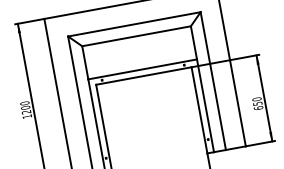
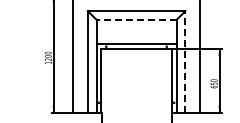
line: (136, 35) -> (136, 19), solid -> dashed
line: (213, 80) -> (185, 61), solid -> dashed

